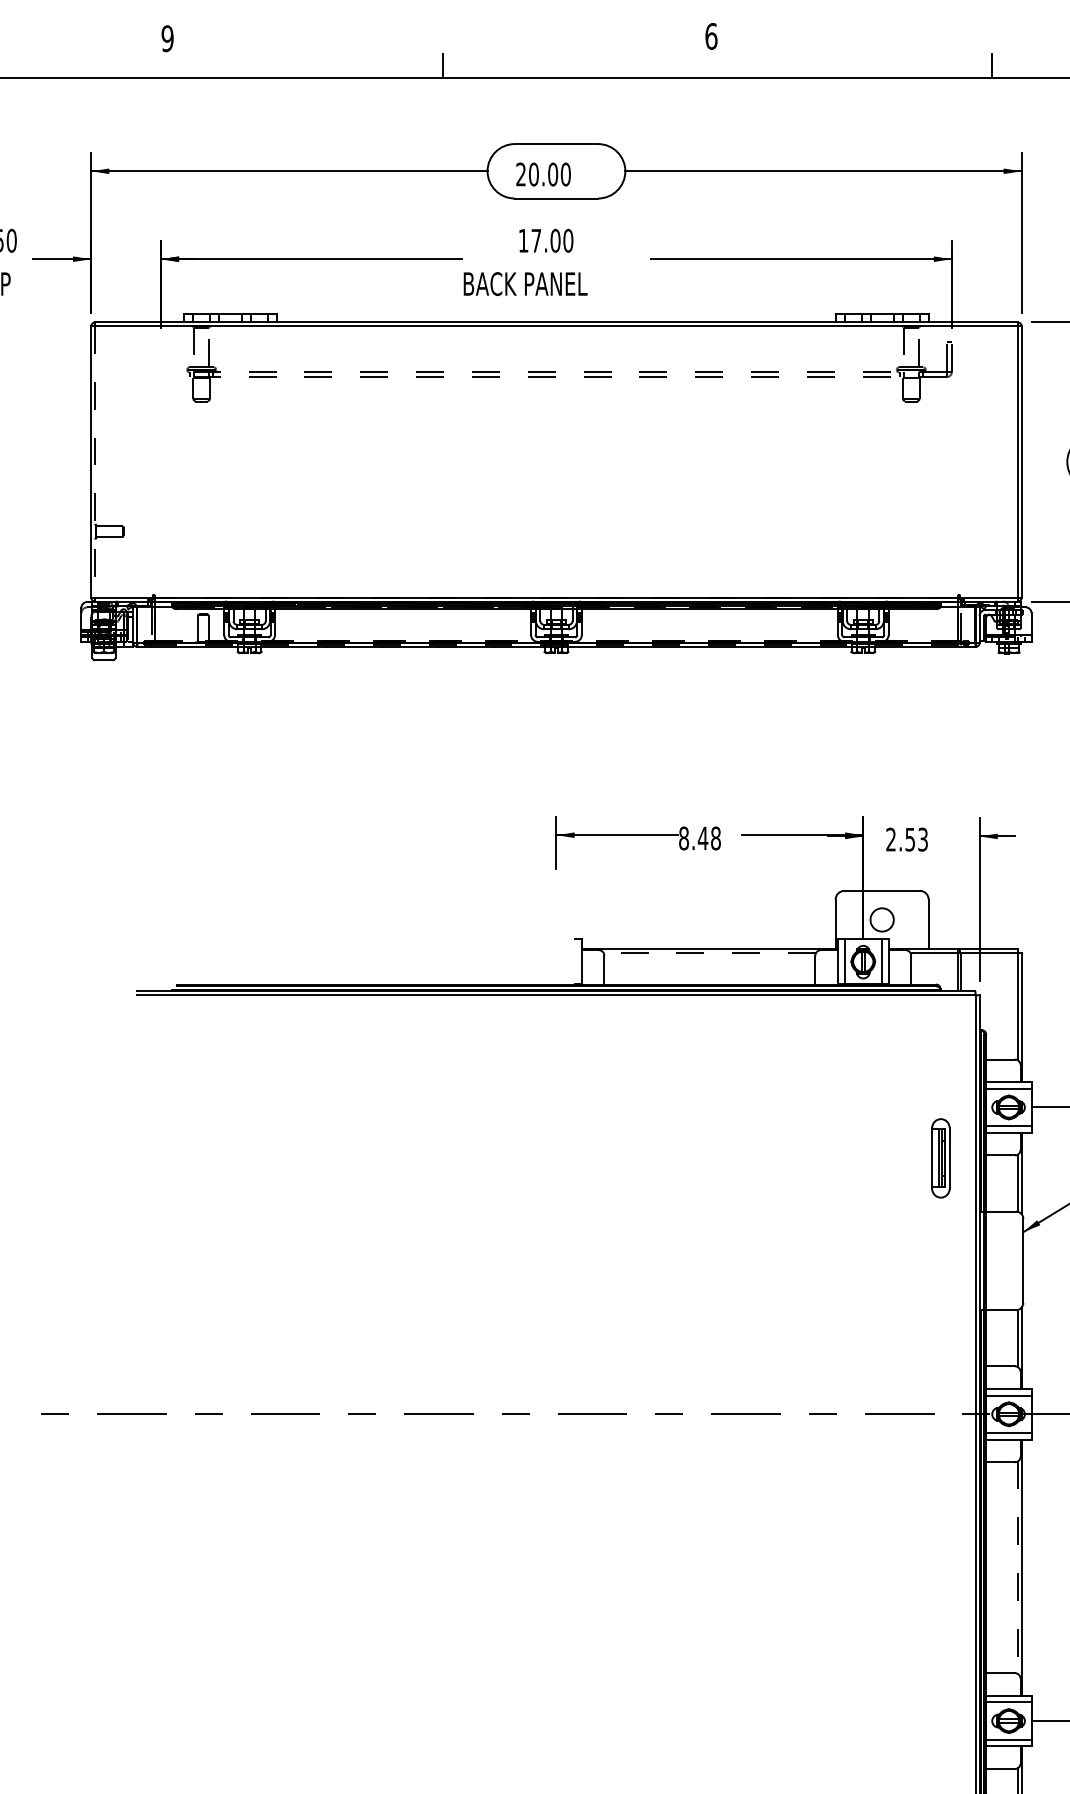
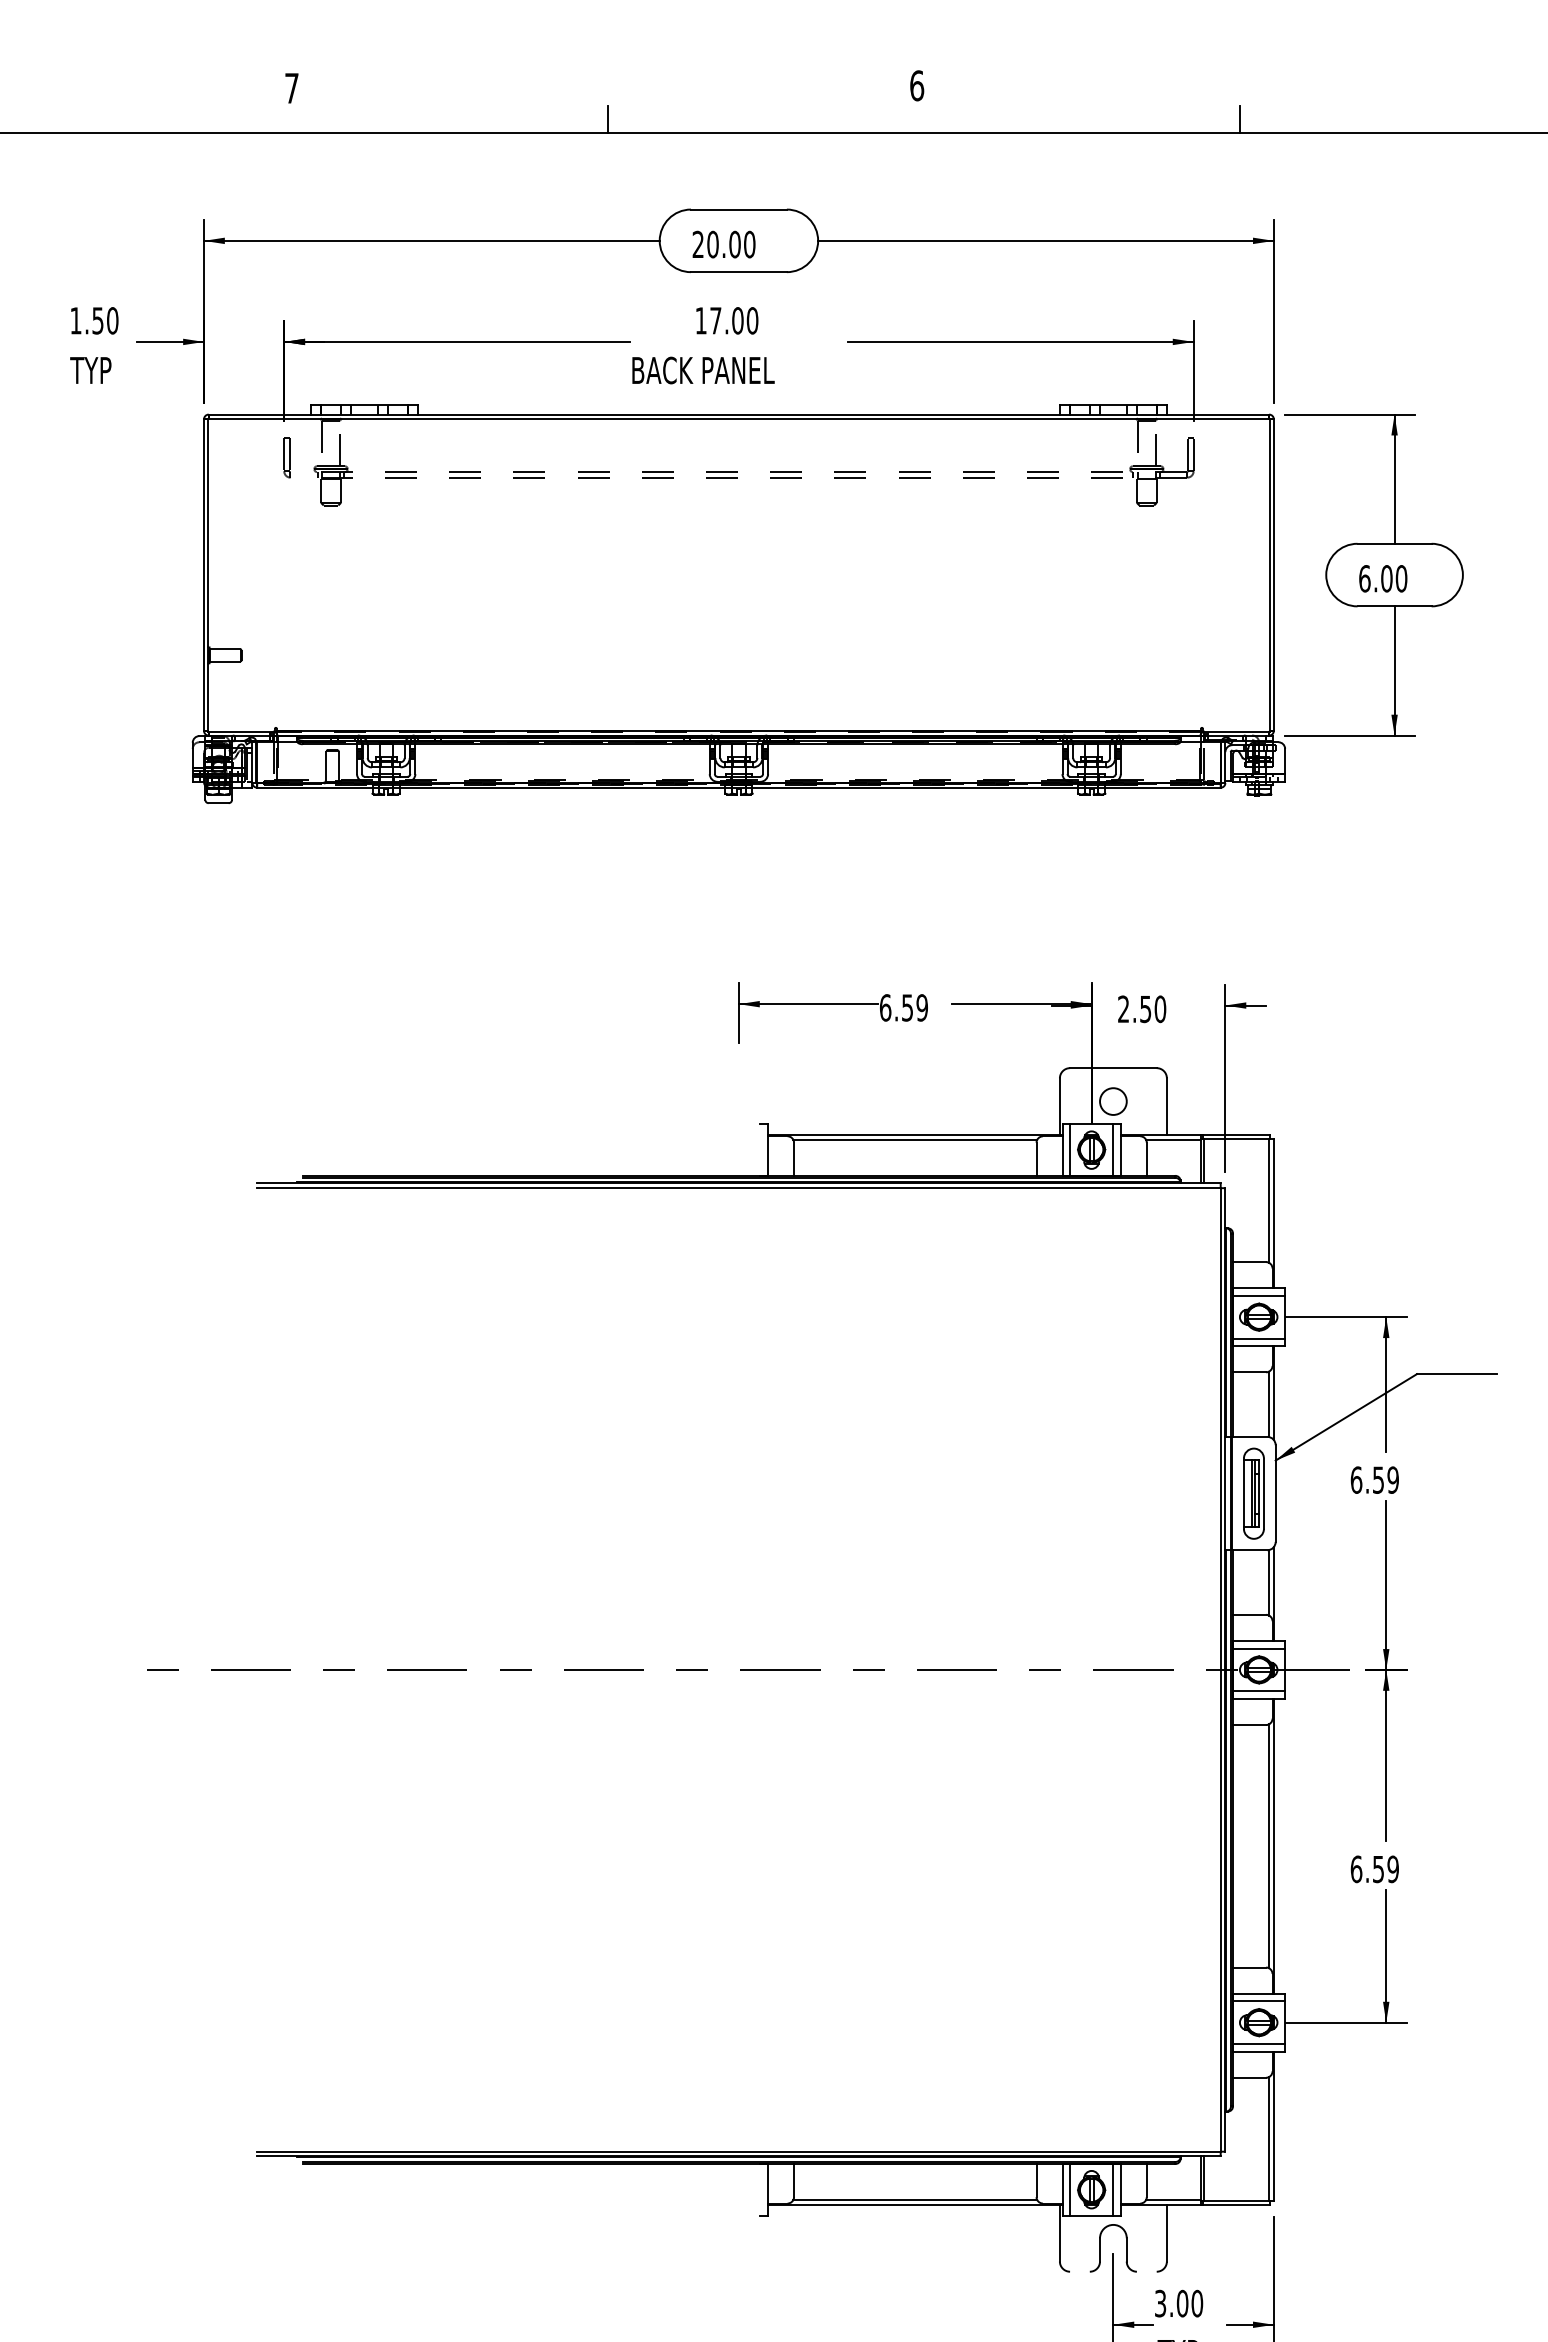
text: (167, 37) -> (291, 87), 9 -> 7
part: (162, 359) -> (286, 457), added
line: (95, 462) -> (208, 575), dashed -> solid
text: (699, 838) -> (903, 1007), 8.48 -> 6.59
text: (923, 839) -> (1160, 1009), 2.53 -> 2.50
line: (709, 952) -> (914, 1139), dashed -> solid
part: (940, 1158) -> (1253, 1493), moved
line: (1017, 1567) -> (1269, 1846), dashed -> solid

